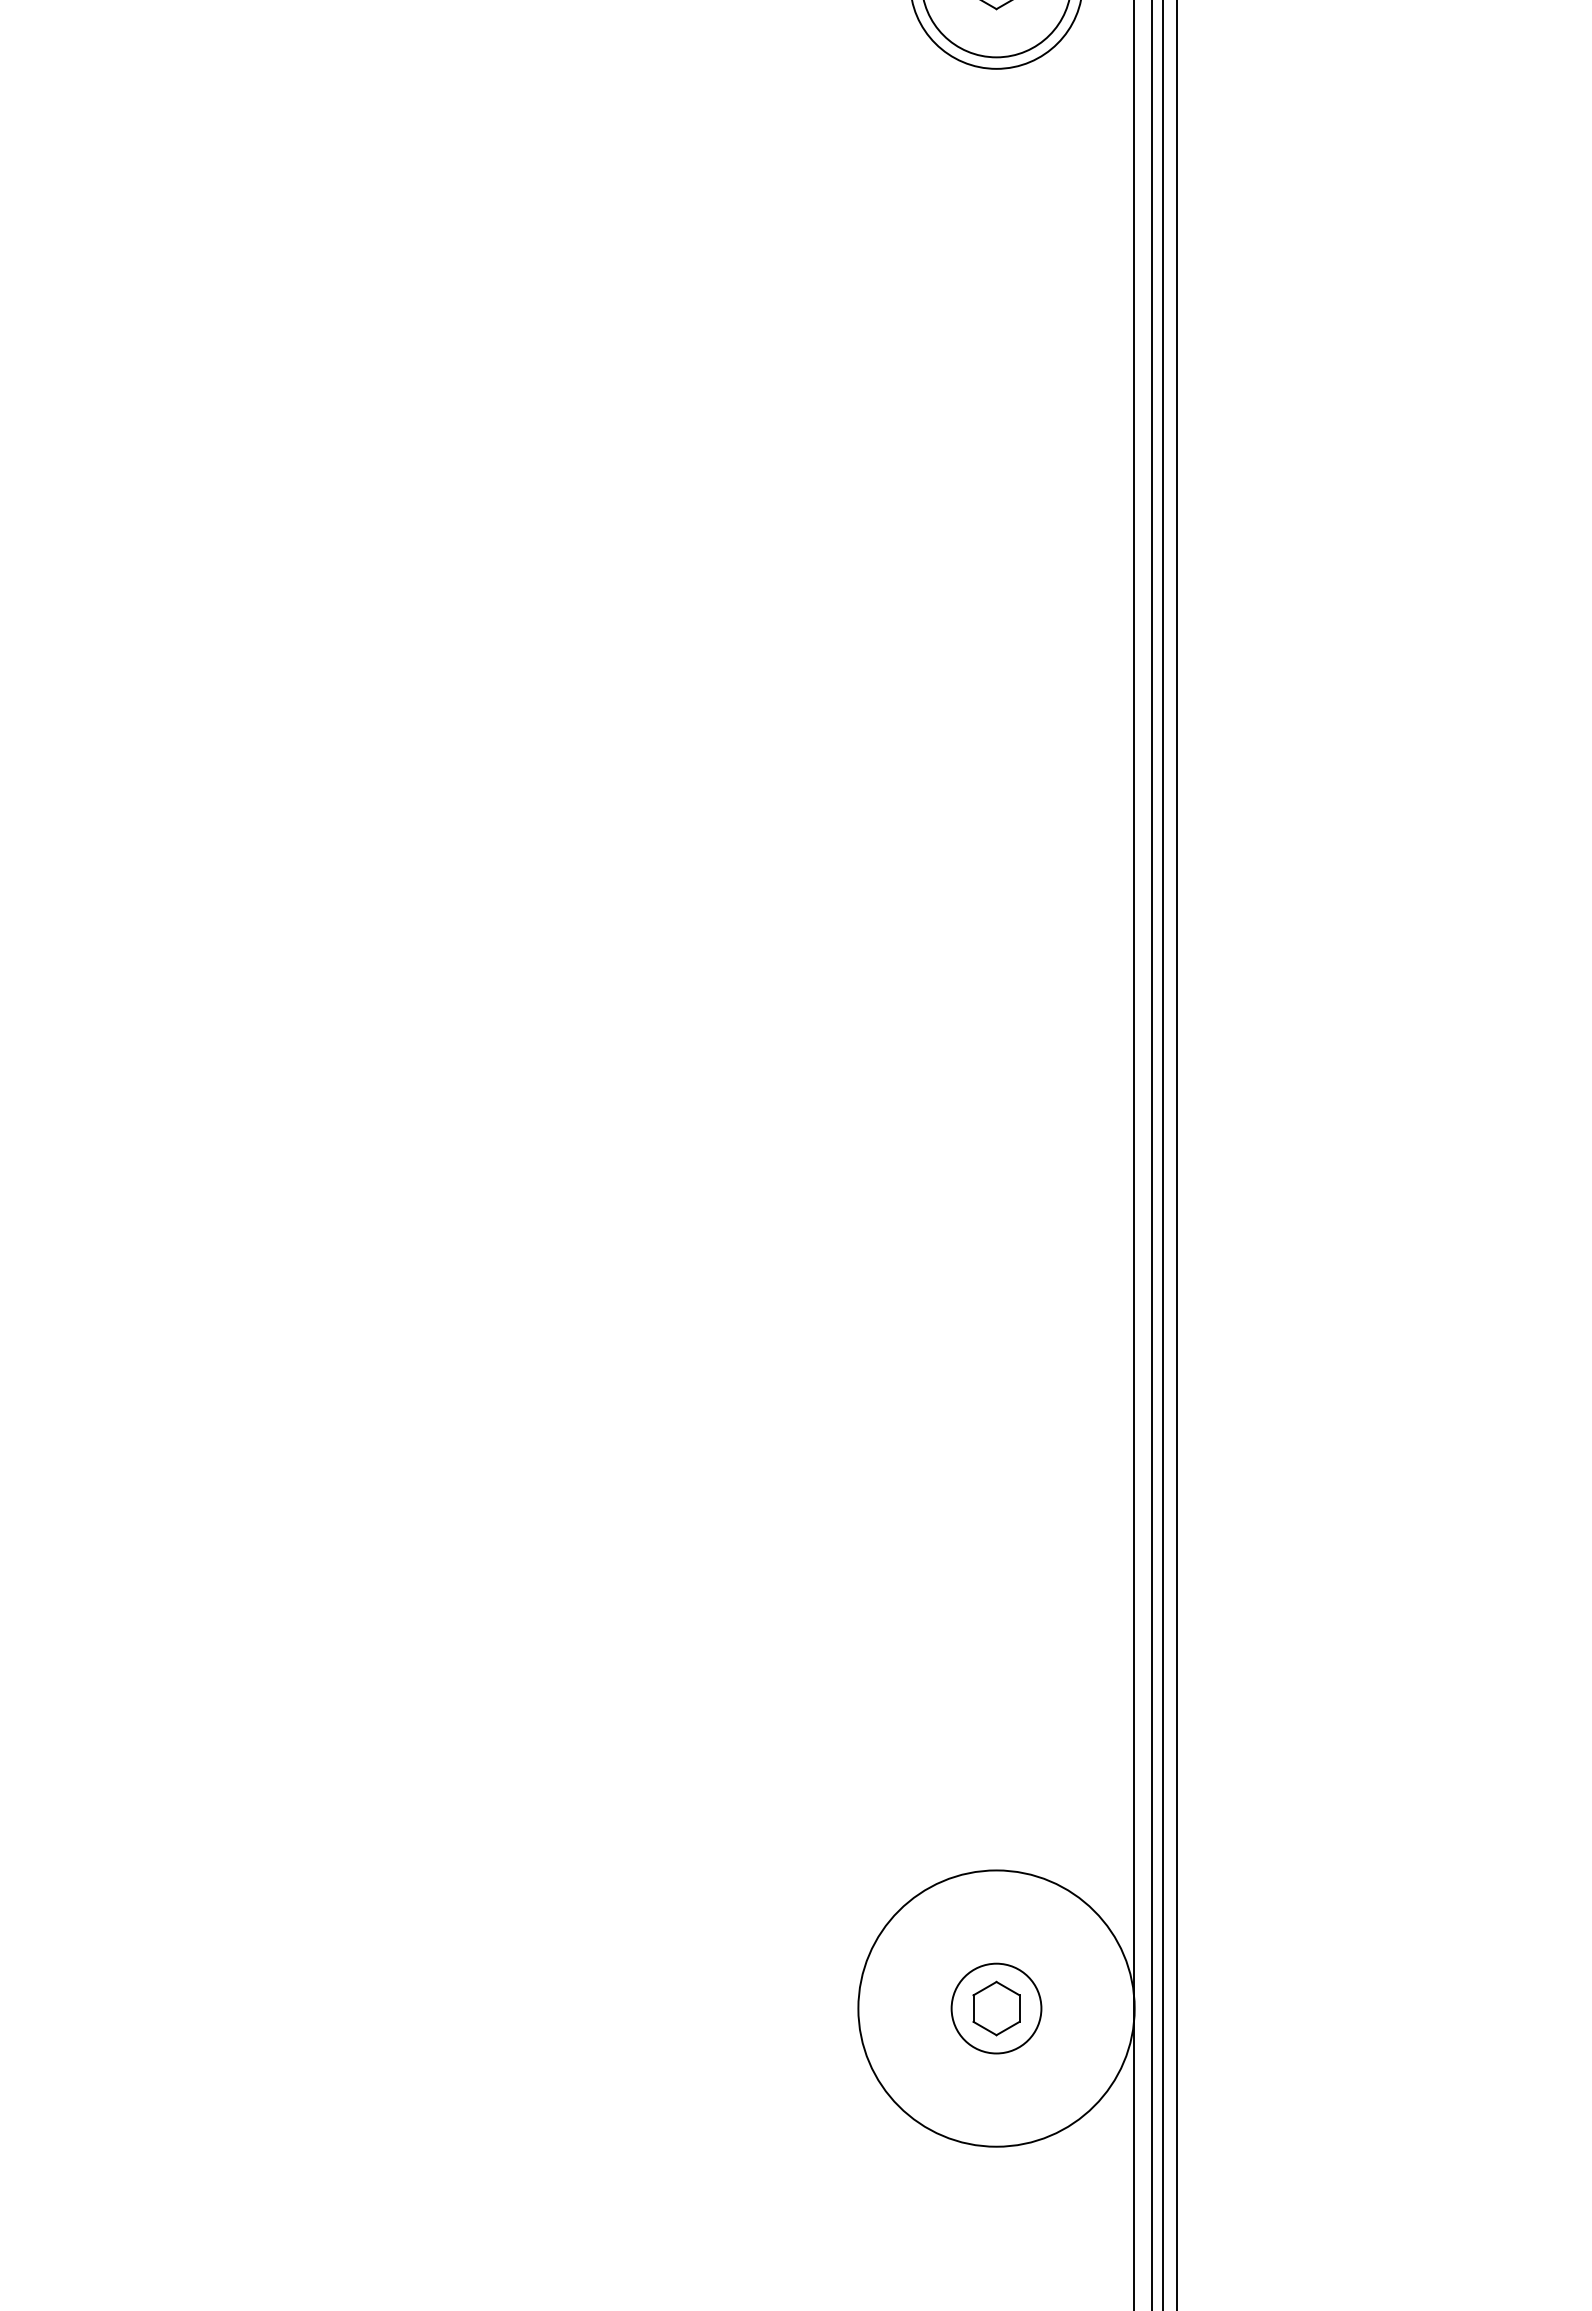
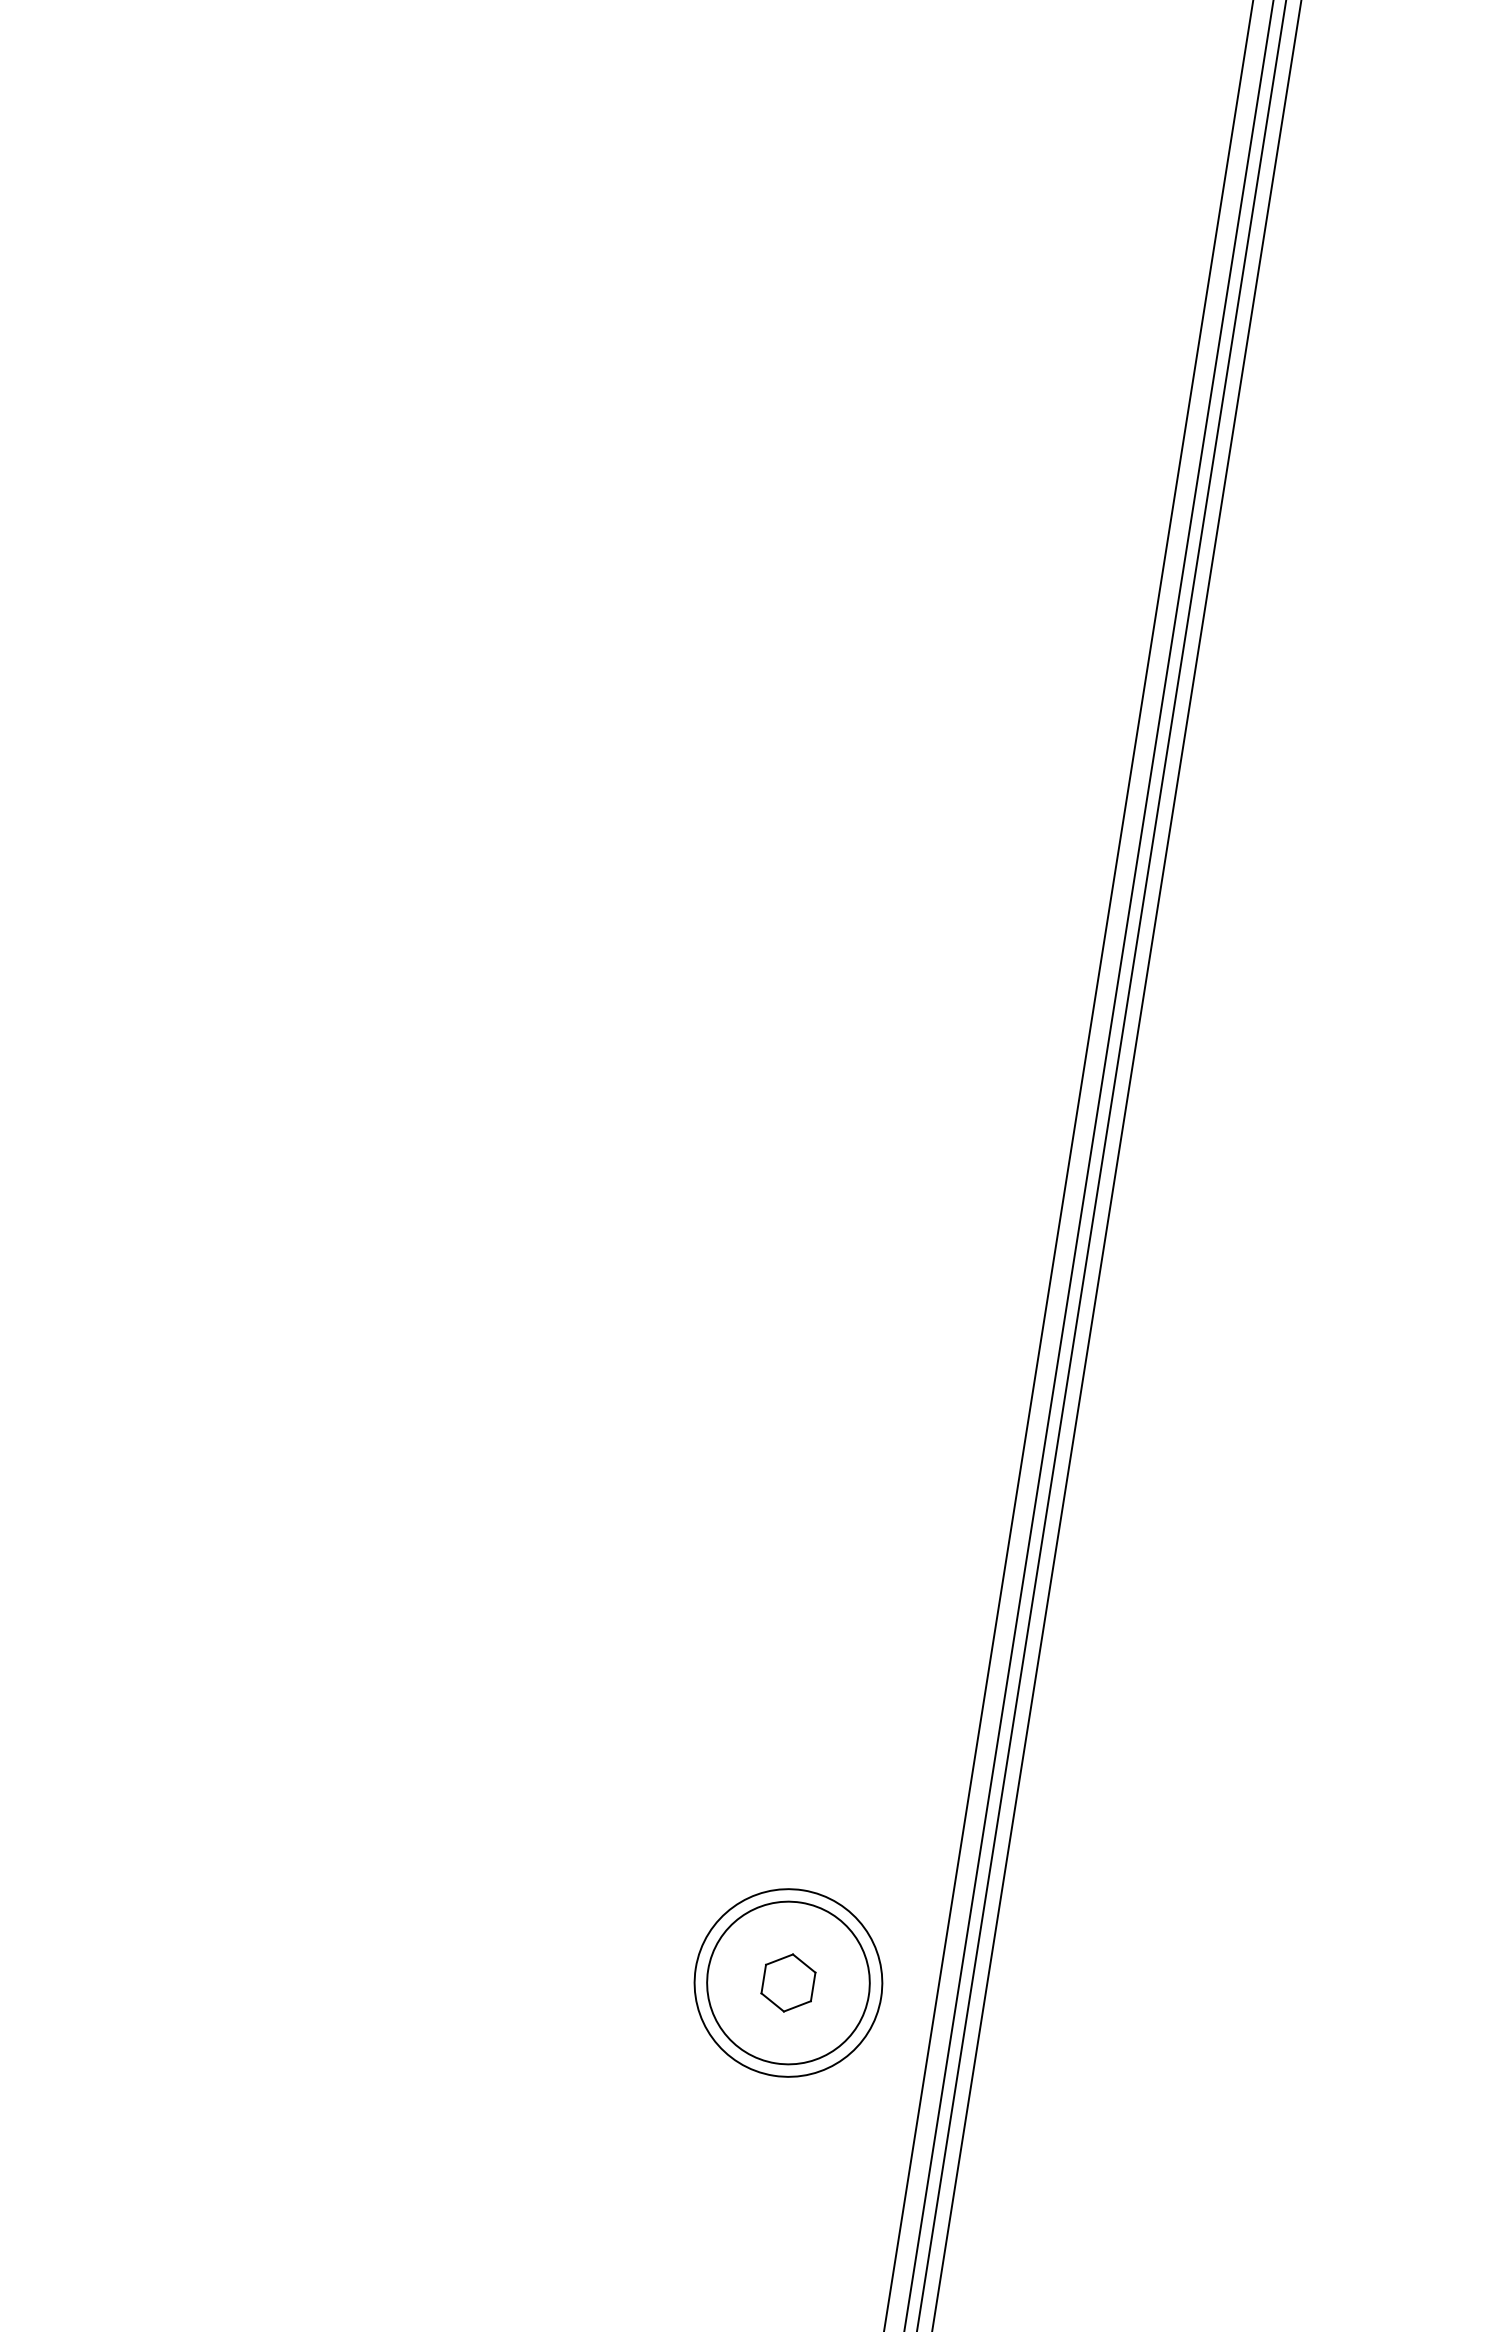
circle: (996, 2008) -> (788, 1982), size x0.62
circle: (996, 2008) -> (788, 1982), size x1.67

